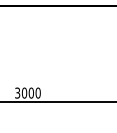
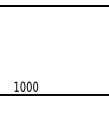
text: (17, 92) -> (16, 86), 3000 -> 1000

